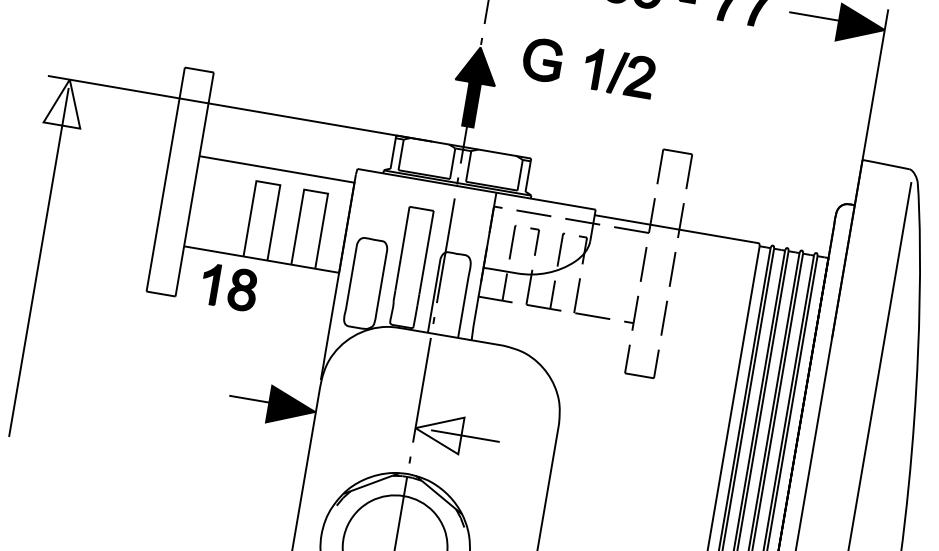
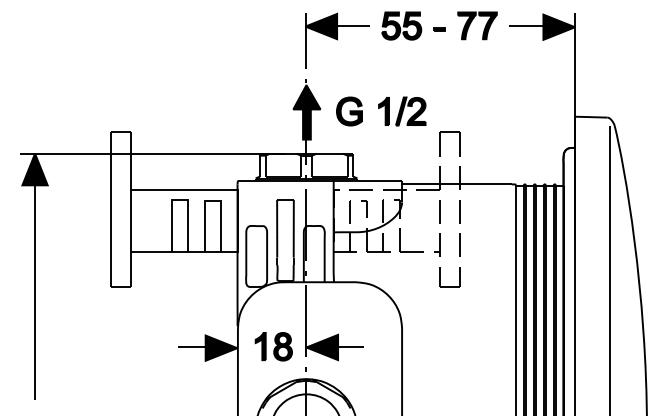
part: (589, 68) -> (381, 111), moved
fill: (65, 102) -> (34, 169), added
part: (229, 287) -> (273, 346), moved
fill: (438, 432) -> (322, 347), added

